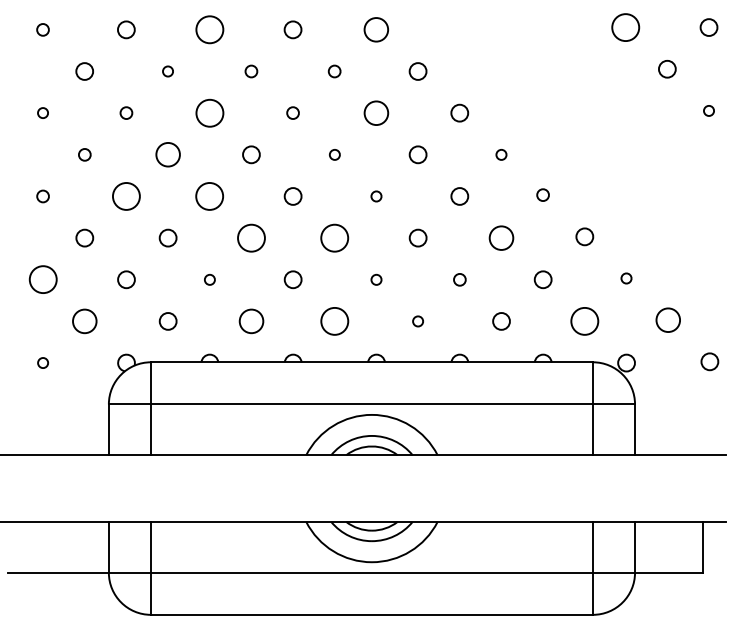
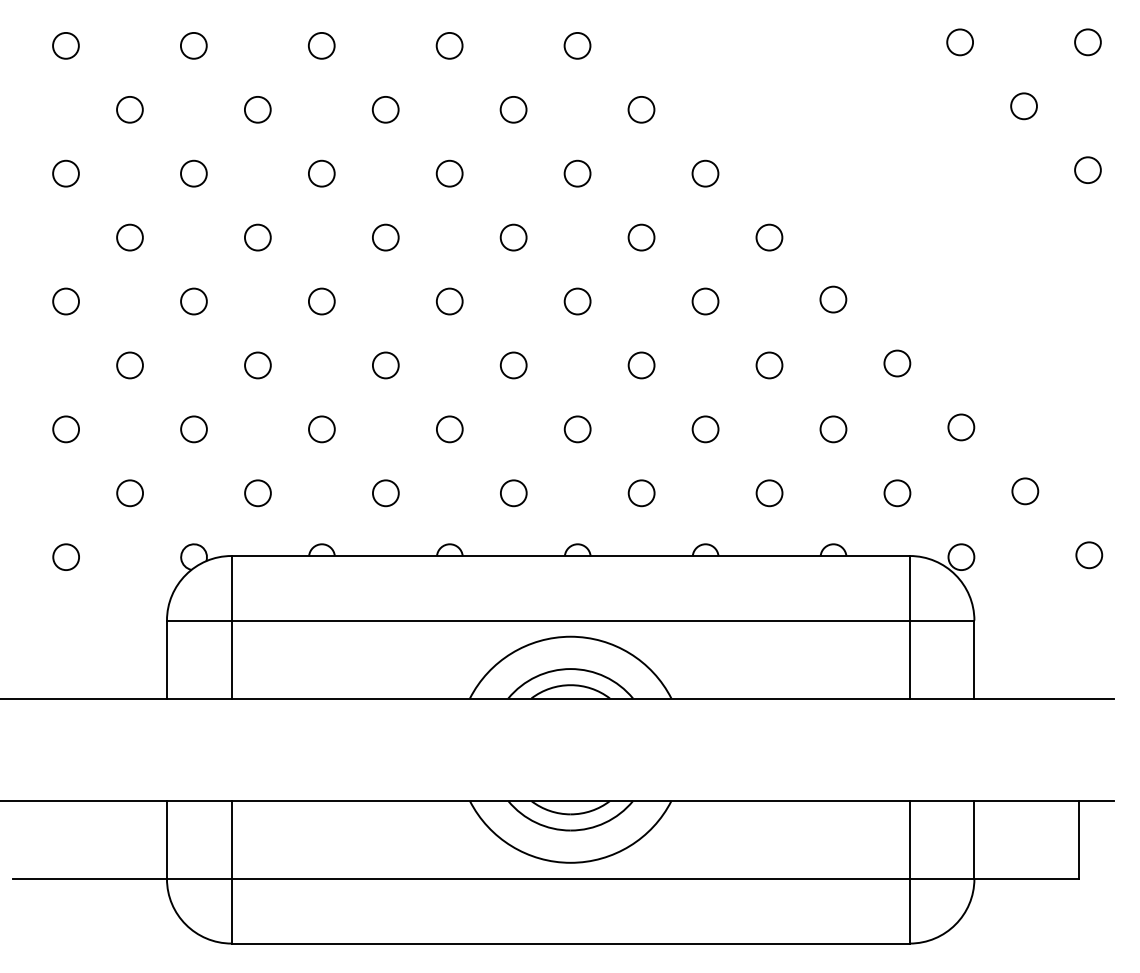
circle: (625, 27) -> (959, 42), size x0.62
circle: (42, 29) -> (65, 45), size x1.43
circle: (209, 29) -> (321, 45), size x0.62
circle: (376, 29) -> (577, 45), size x0.71
circle: (167, 71) -> (256, 109), size x1.67
circle: (251, 71) -> (385, 109), size x1.43
circle: (334, 71) -> (513, 109), size x1.43
circle: (708, 110) -> (1087, 169), size x1.67
circle: (42, 112) -> (65, 172), size x1.67
circle: (126, 112) -> (194, 172), size x1.43
circle: (209, 112) -> (321, 172), size x0.62
circle: (292, 112) -> (448, 172), size x1.43
circle: (376, 112) -> (577, 172), size x0.71
circle: (84, 154) -> (129, 237), size x1.43
circle: (167, 154) -> (256, 237), size x0.71
circle: (334, 154) -> (513, 237), size x1.67
circle: (501, 154) -> (769, 237), size x1.67
circle: (542, 194) -> (832, 298), size x1.43
circle: (42, 196) -> (65, 301), size x1.43
circle: (126, 196) -> (194, 301), size x0.62
circle: (209, 196) -> (321, 301), size x0.62
circle: (376, 196) -> (577, 301), size x1.67
circle: (251, 237) -> (385, 364), size x0.62
circle: (334, 237) -> (513, 364), size x0.62
circle: (501, 237) -> (769, 364), size x0.71
circle: (626, 278) -> (961, 427), size x1.67
circle: (42, 279) -> (65, 428), size x0.62
circle: (209, 279) -> (321, 428), size x1.67
circle: (376, 279) -> (577, 428), size x1.67
circle: (459, 279) -> (705, 428), size x1.43
circle: (667, 319) -> (1024, 490), size x0.71
circle: (84, 321) -> (129, 493), size x0.71
circle: (251, 321) -> (385, 493), size x0.71
circle: (334, 321) -> (513, 493), size x0.62
circle: (417, 321) -> (640, 493), size x1.67
circle: (584, 321) -> (896, 493), size x0.62
circle: (42, 362) -> (65, 556), size x1.67

